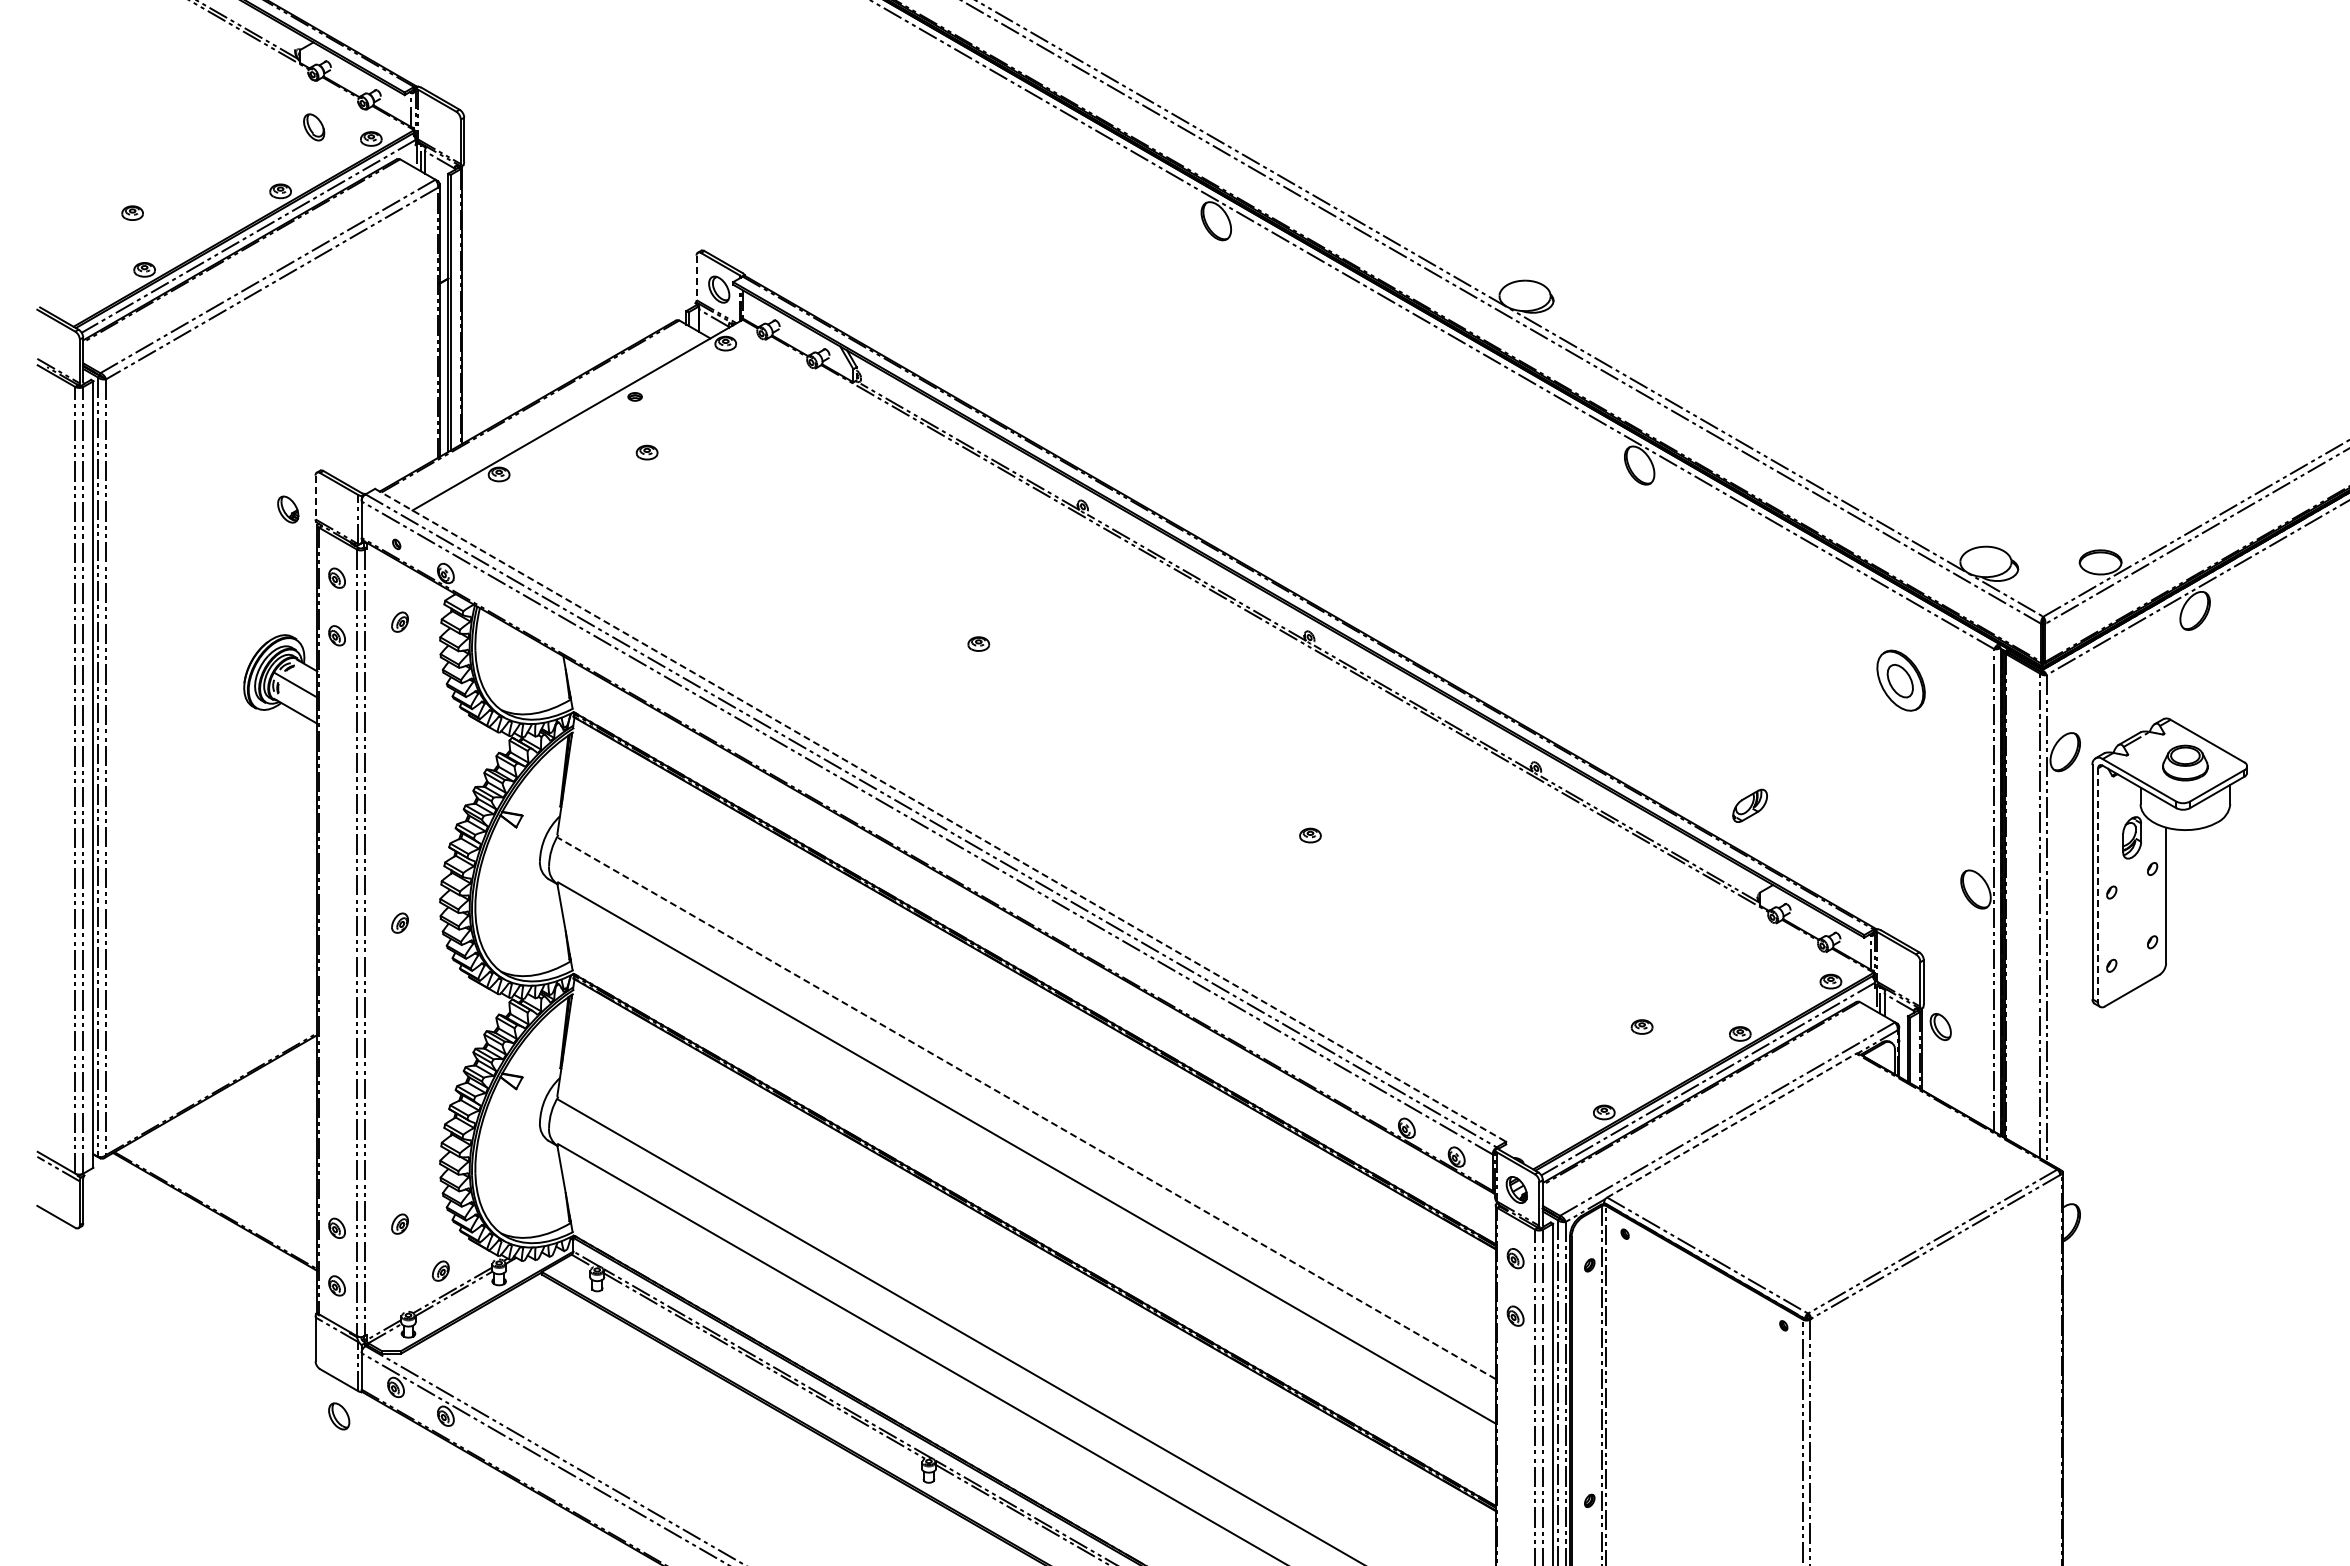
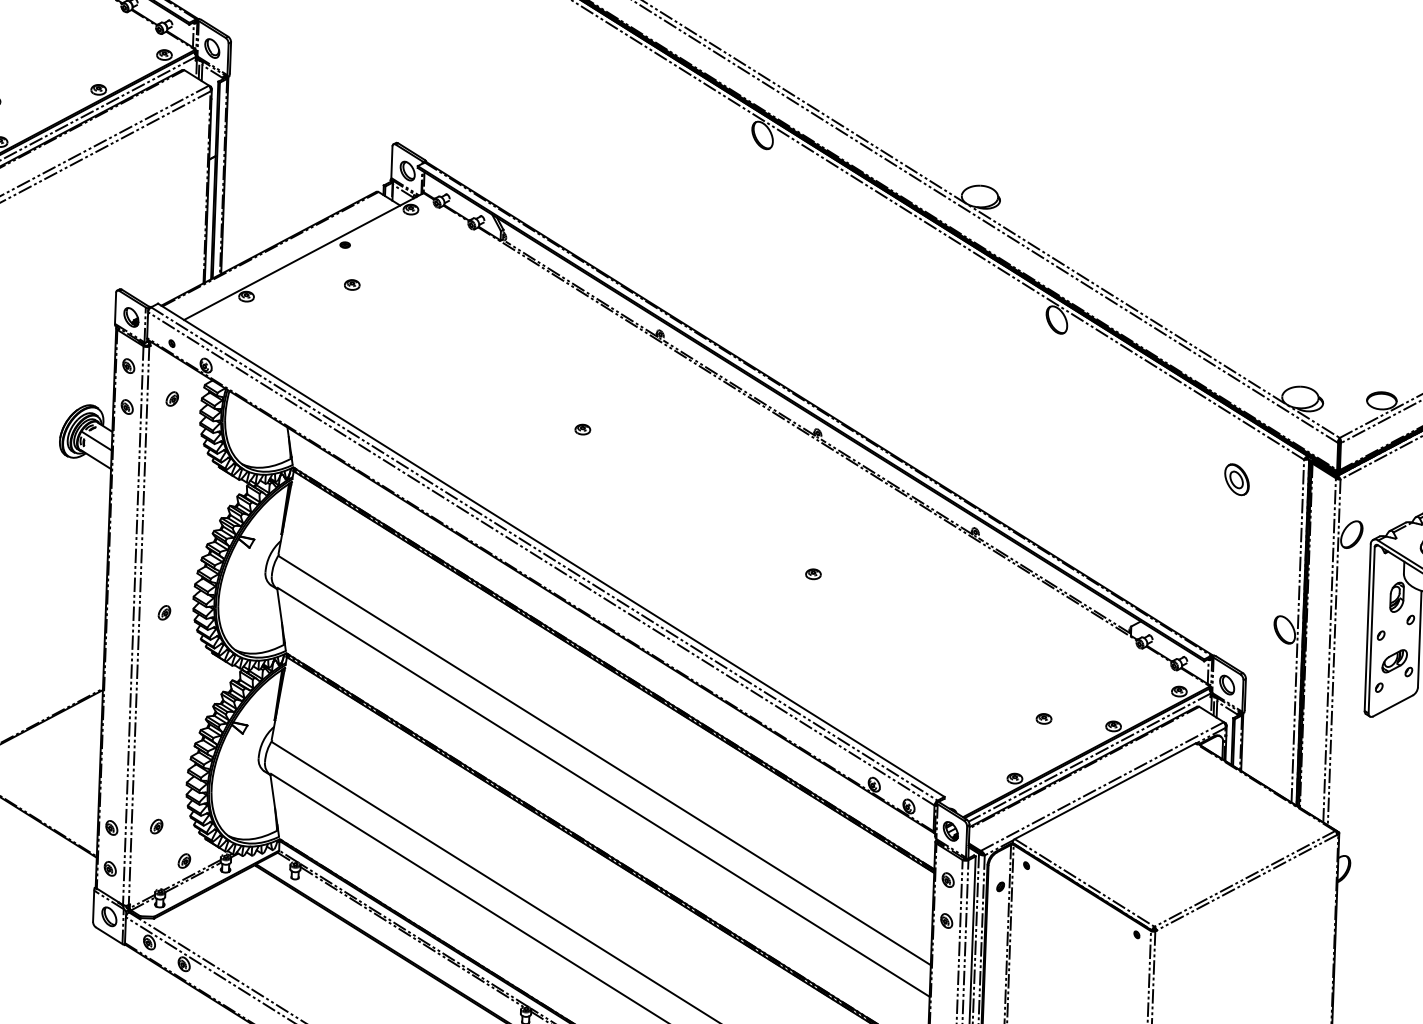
part: (314, 127) -> (212, 48), moved
line: (696, 278) -> (391, 162), dashed -> solid
line: (315, 497) -> (115, 308), dashed -> solid
part: (288, 509) -> (131, 317), moved
part: (1900, 680) -> (1236, 479), size x0.71
part: (1749, 805) -> (1394, 660), moved
line: (941, 815) -> (551, 550), dashed -> solid
line: (2098, 885) -> (1371, 630), dashed -> solid
part: (1940, 1027) -> (1226, 685), moved
line: (1026, 1108) -> (604, 760), dashed -> solid
line: (1731, 1125) -> (1104, 791), dashed -> solid
part: (339, 1416) -> (109, 916), moved

